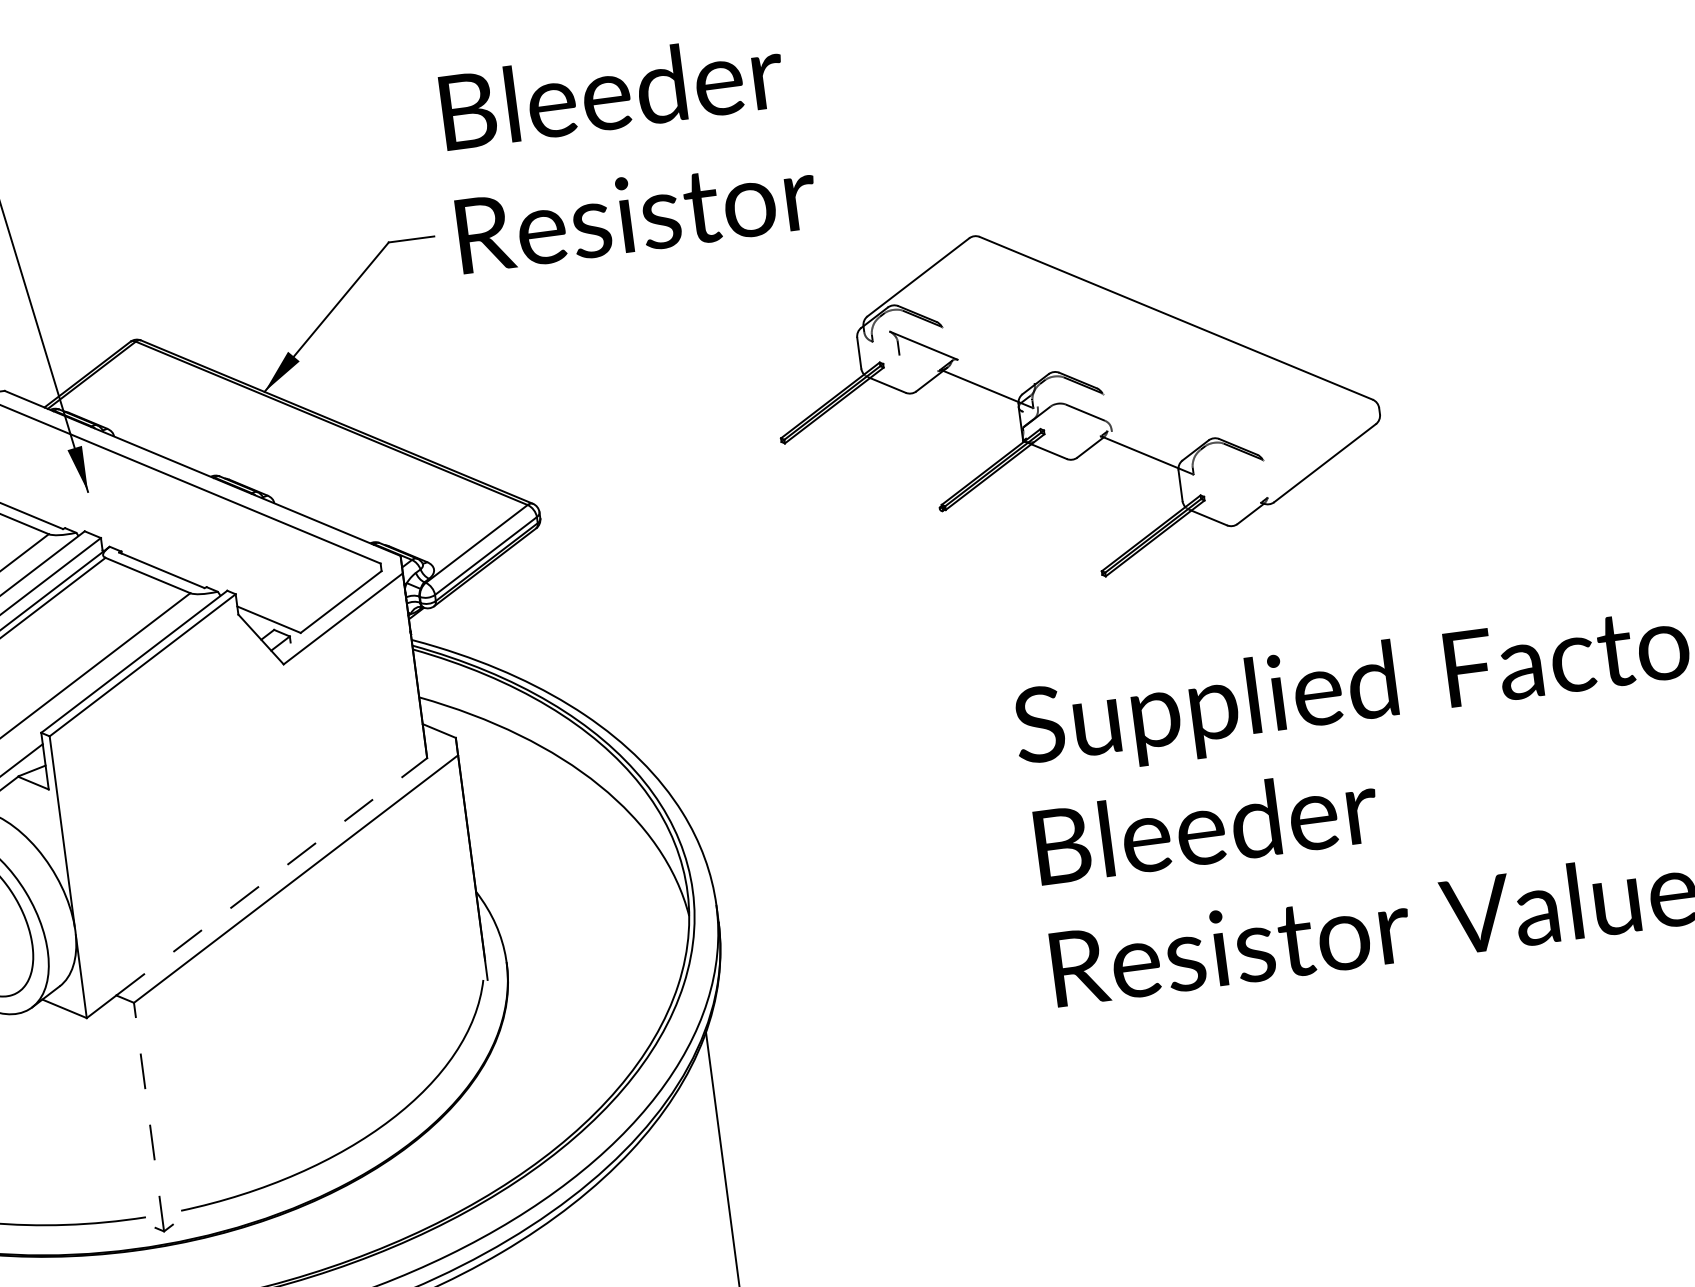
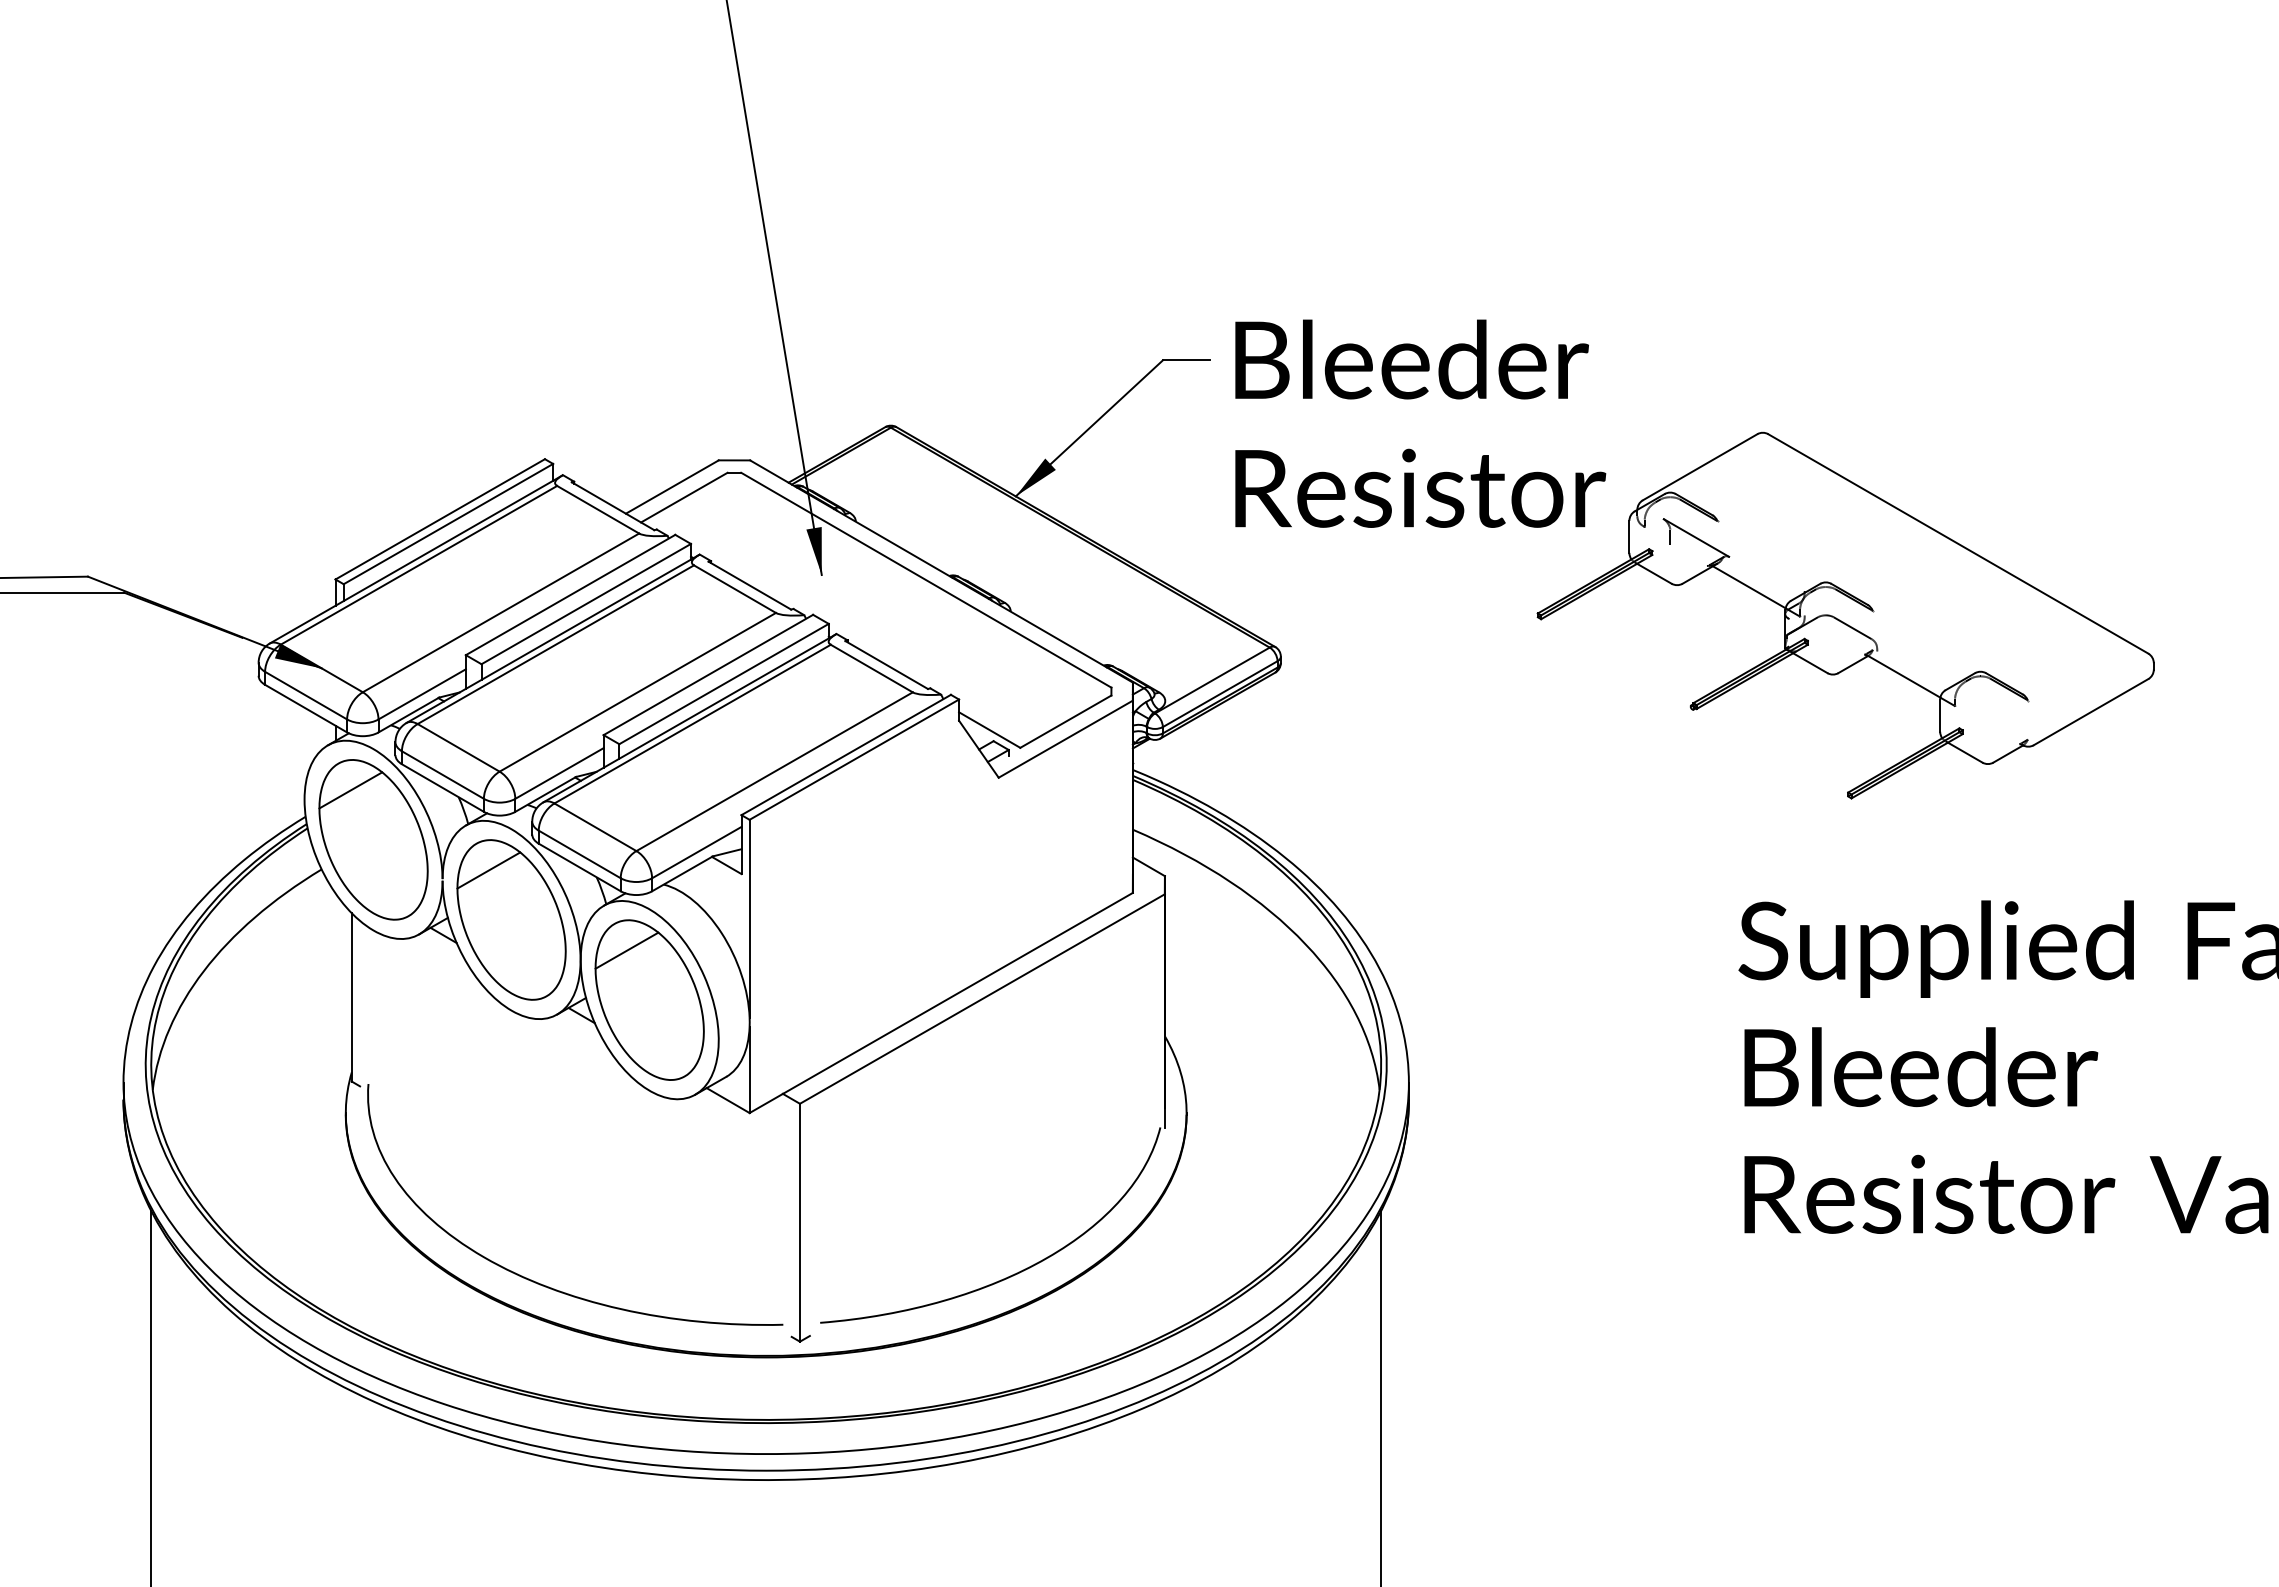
text: (628, 151) -> (1420, 423), moved
line: (271, 876) -> (957, 993), dashed -> solid
line: (148, 1116) -> (799, 1222), dashed -> solid

